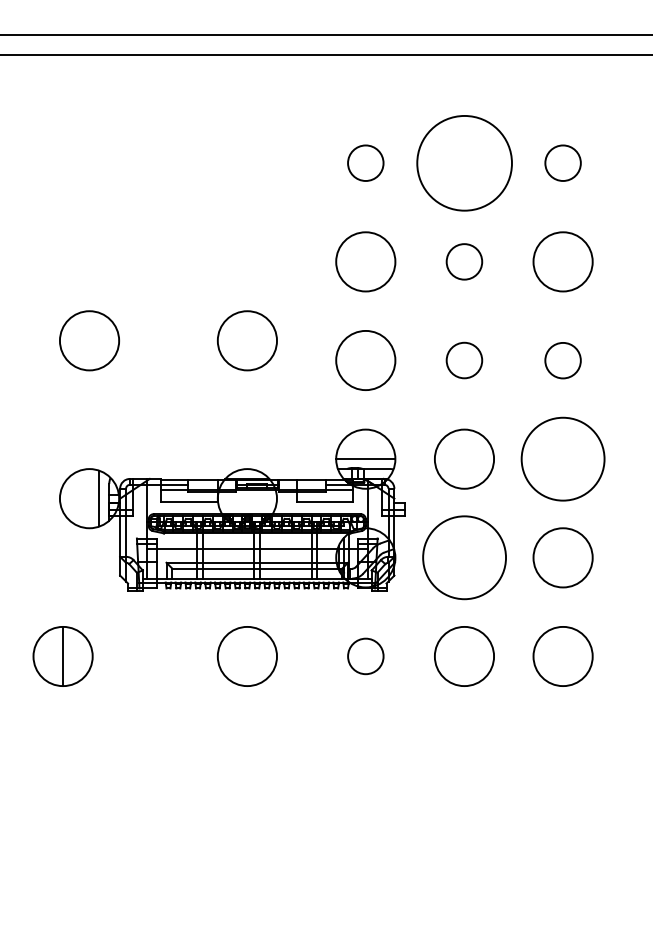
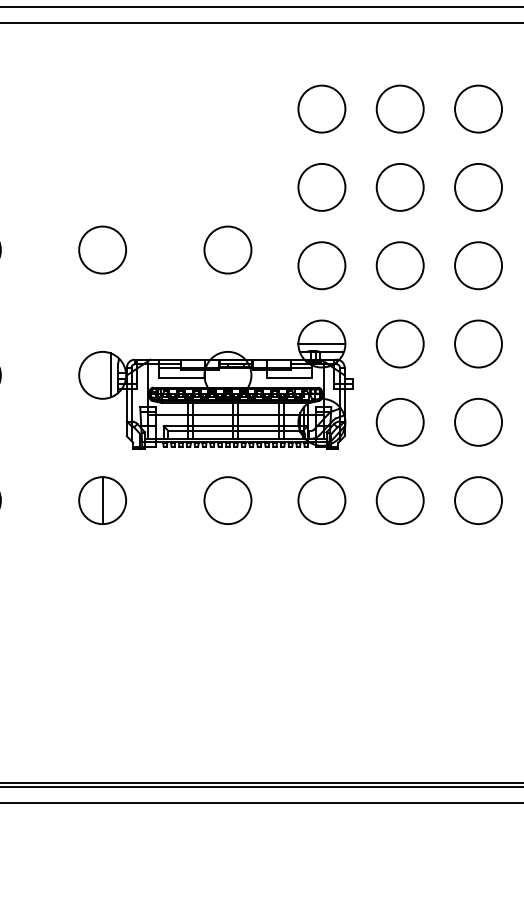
circle: (365, 162) -> (321, 108), size x1.67
circle: (463, 162) -> (399, 108), size x0.62
circle: (563, 162) -> (478, 108), size x1.67
circle: (463, 260) -> (399, 186), size x1.67
circle: (463, 360) -> (399, 265), size x1.67
circle: (563, 360) -> (478, 265), size x1.67
circle: (563, 458) -> (478, 343), size x0.71
circle: (463, 558) -> (399, 422), size x0.71
part: (62, 656) -> (102, 500), moved
circle: (365, 656) -> (321, 500), size x1.67

